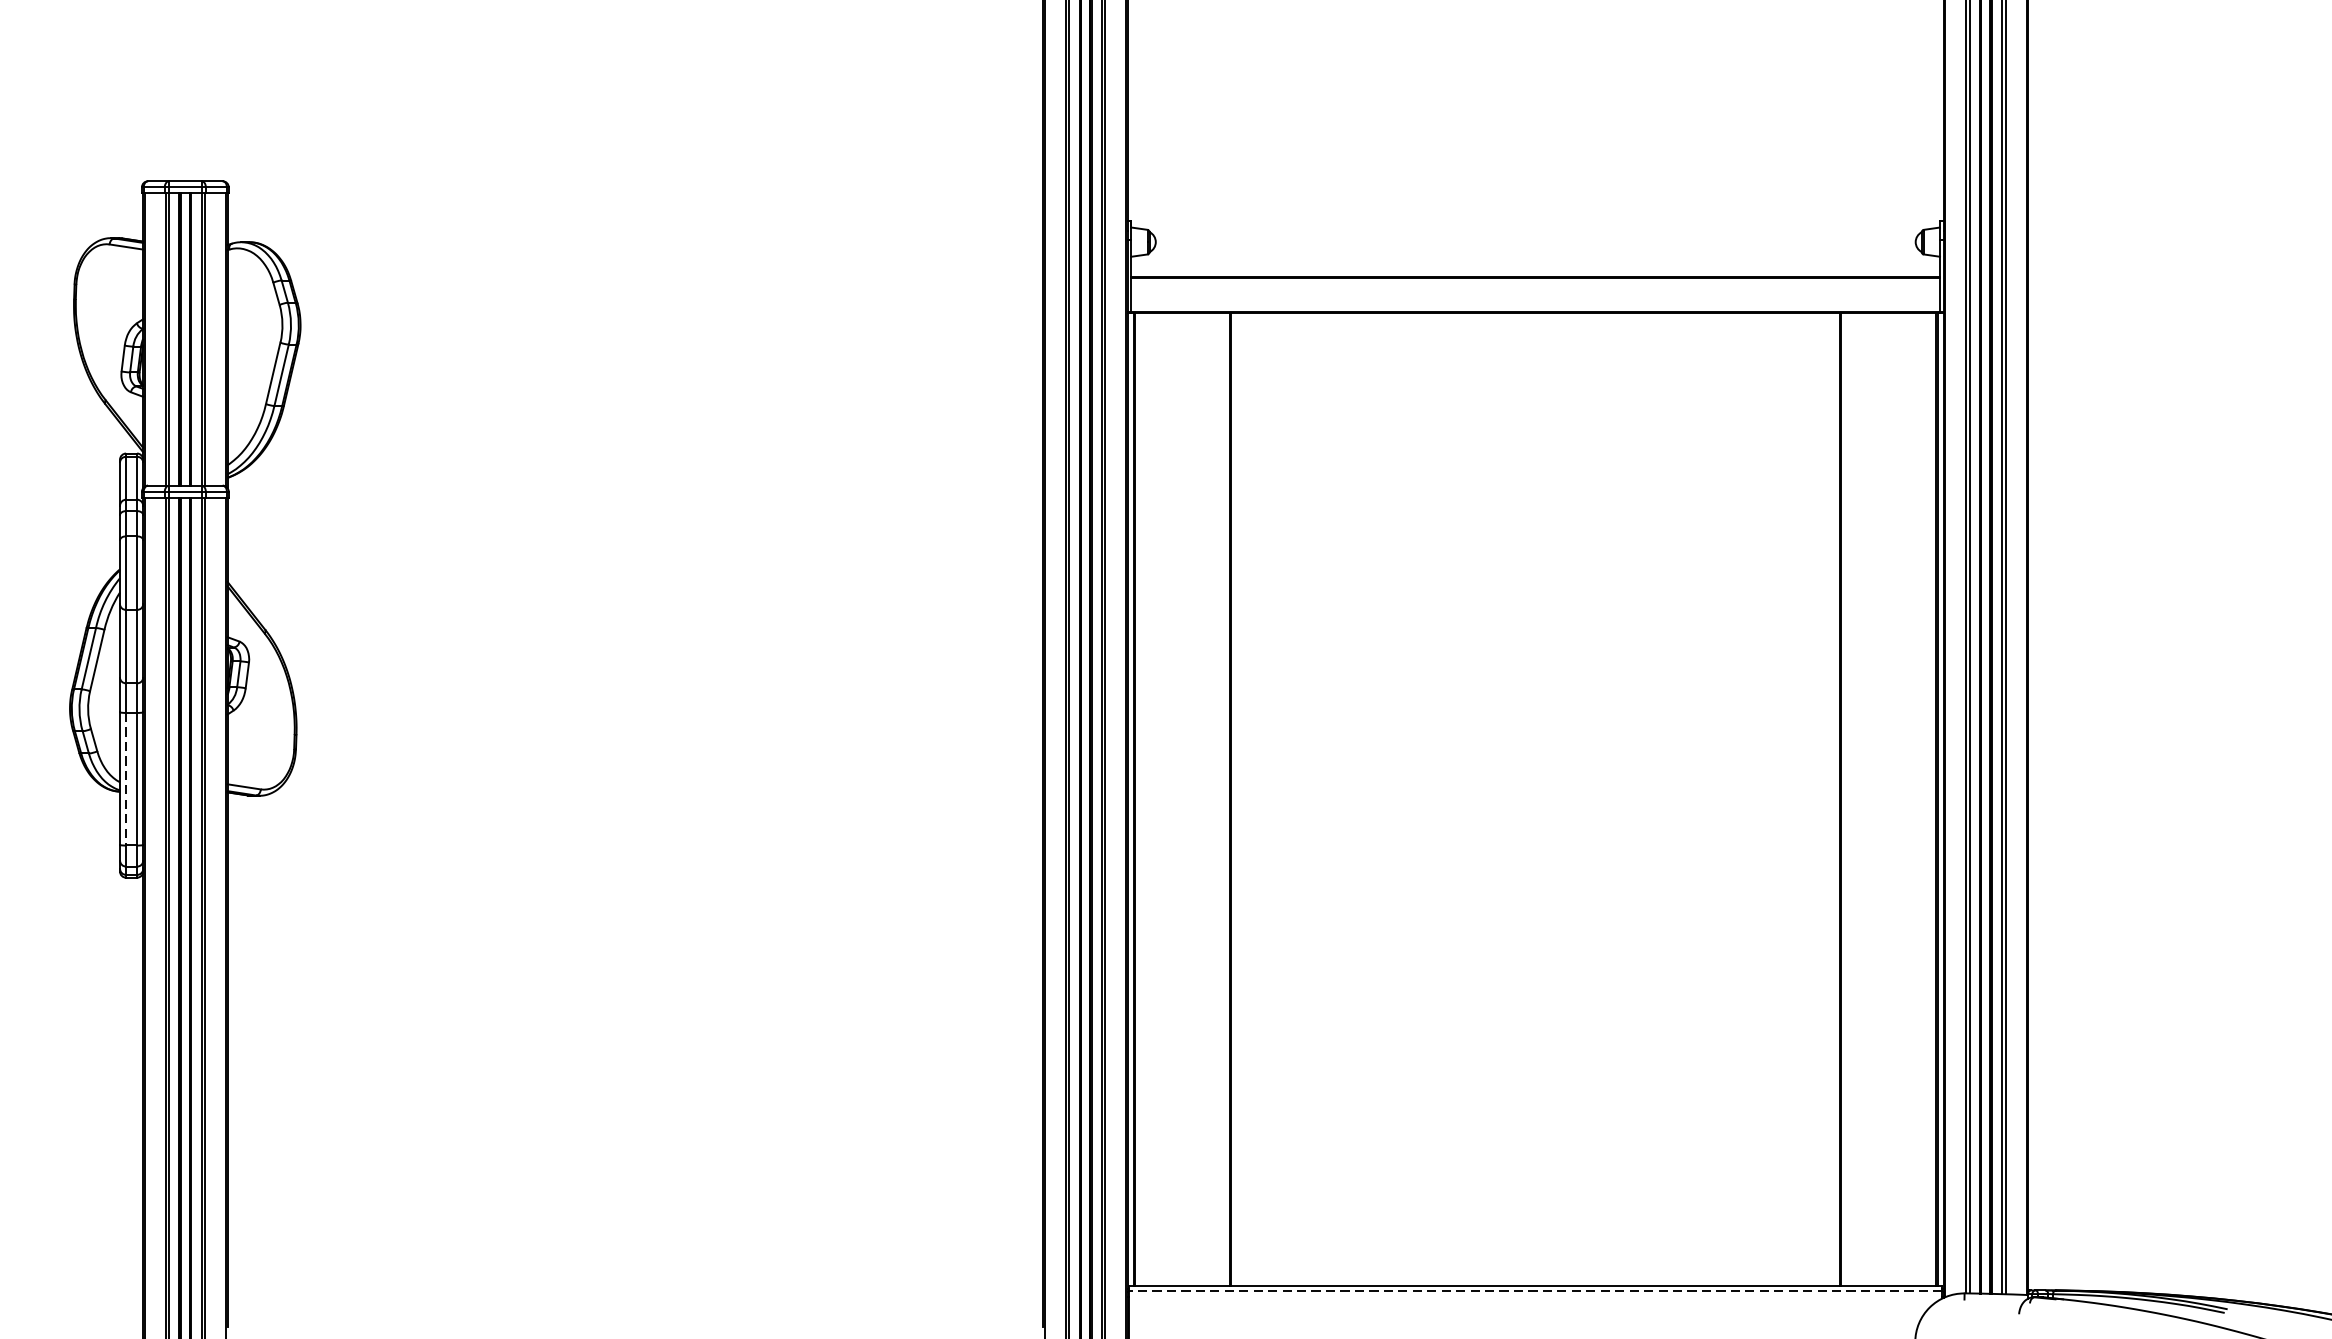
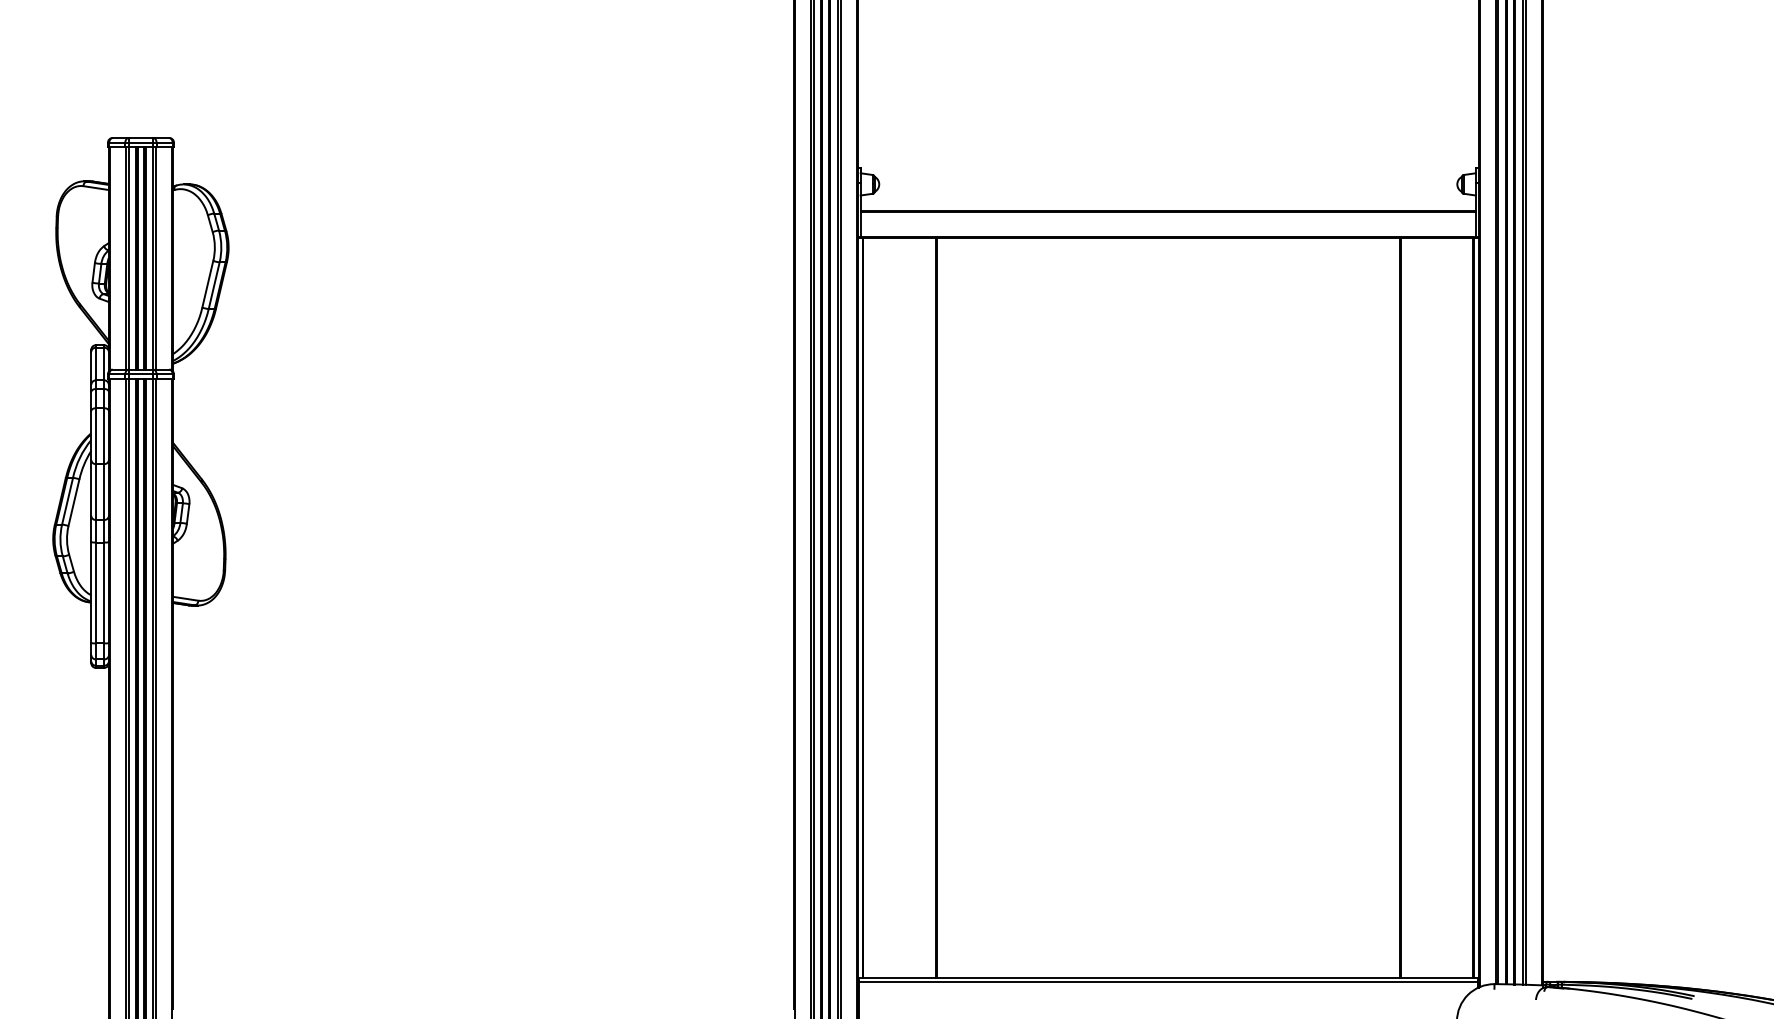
line: (125, 779) -> (95, 593), dashed -> solid
line: (1534, 1291) -> (1167, 982), dashed -> solid

